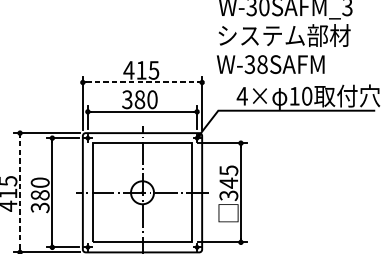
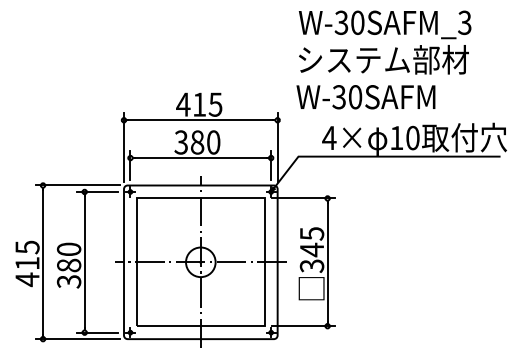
text: (262, 64) -> (355, 97), W-38SAFM -> W-30SAFM
line: (143, 82) -> (201, 120), dashed -> solid
line: (20, 192) -> (43, 261), dashed -> solid

